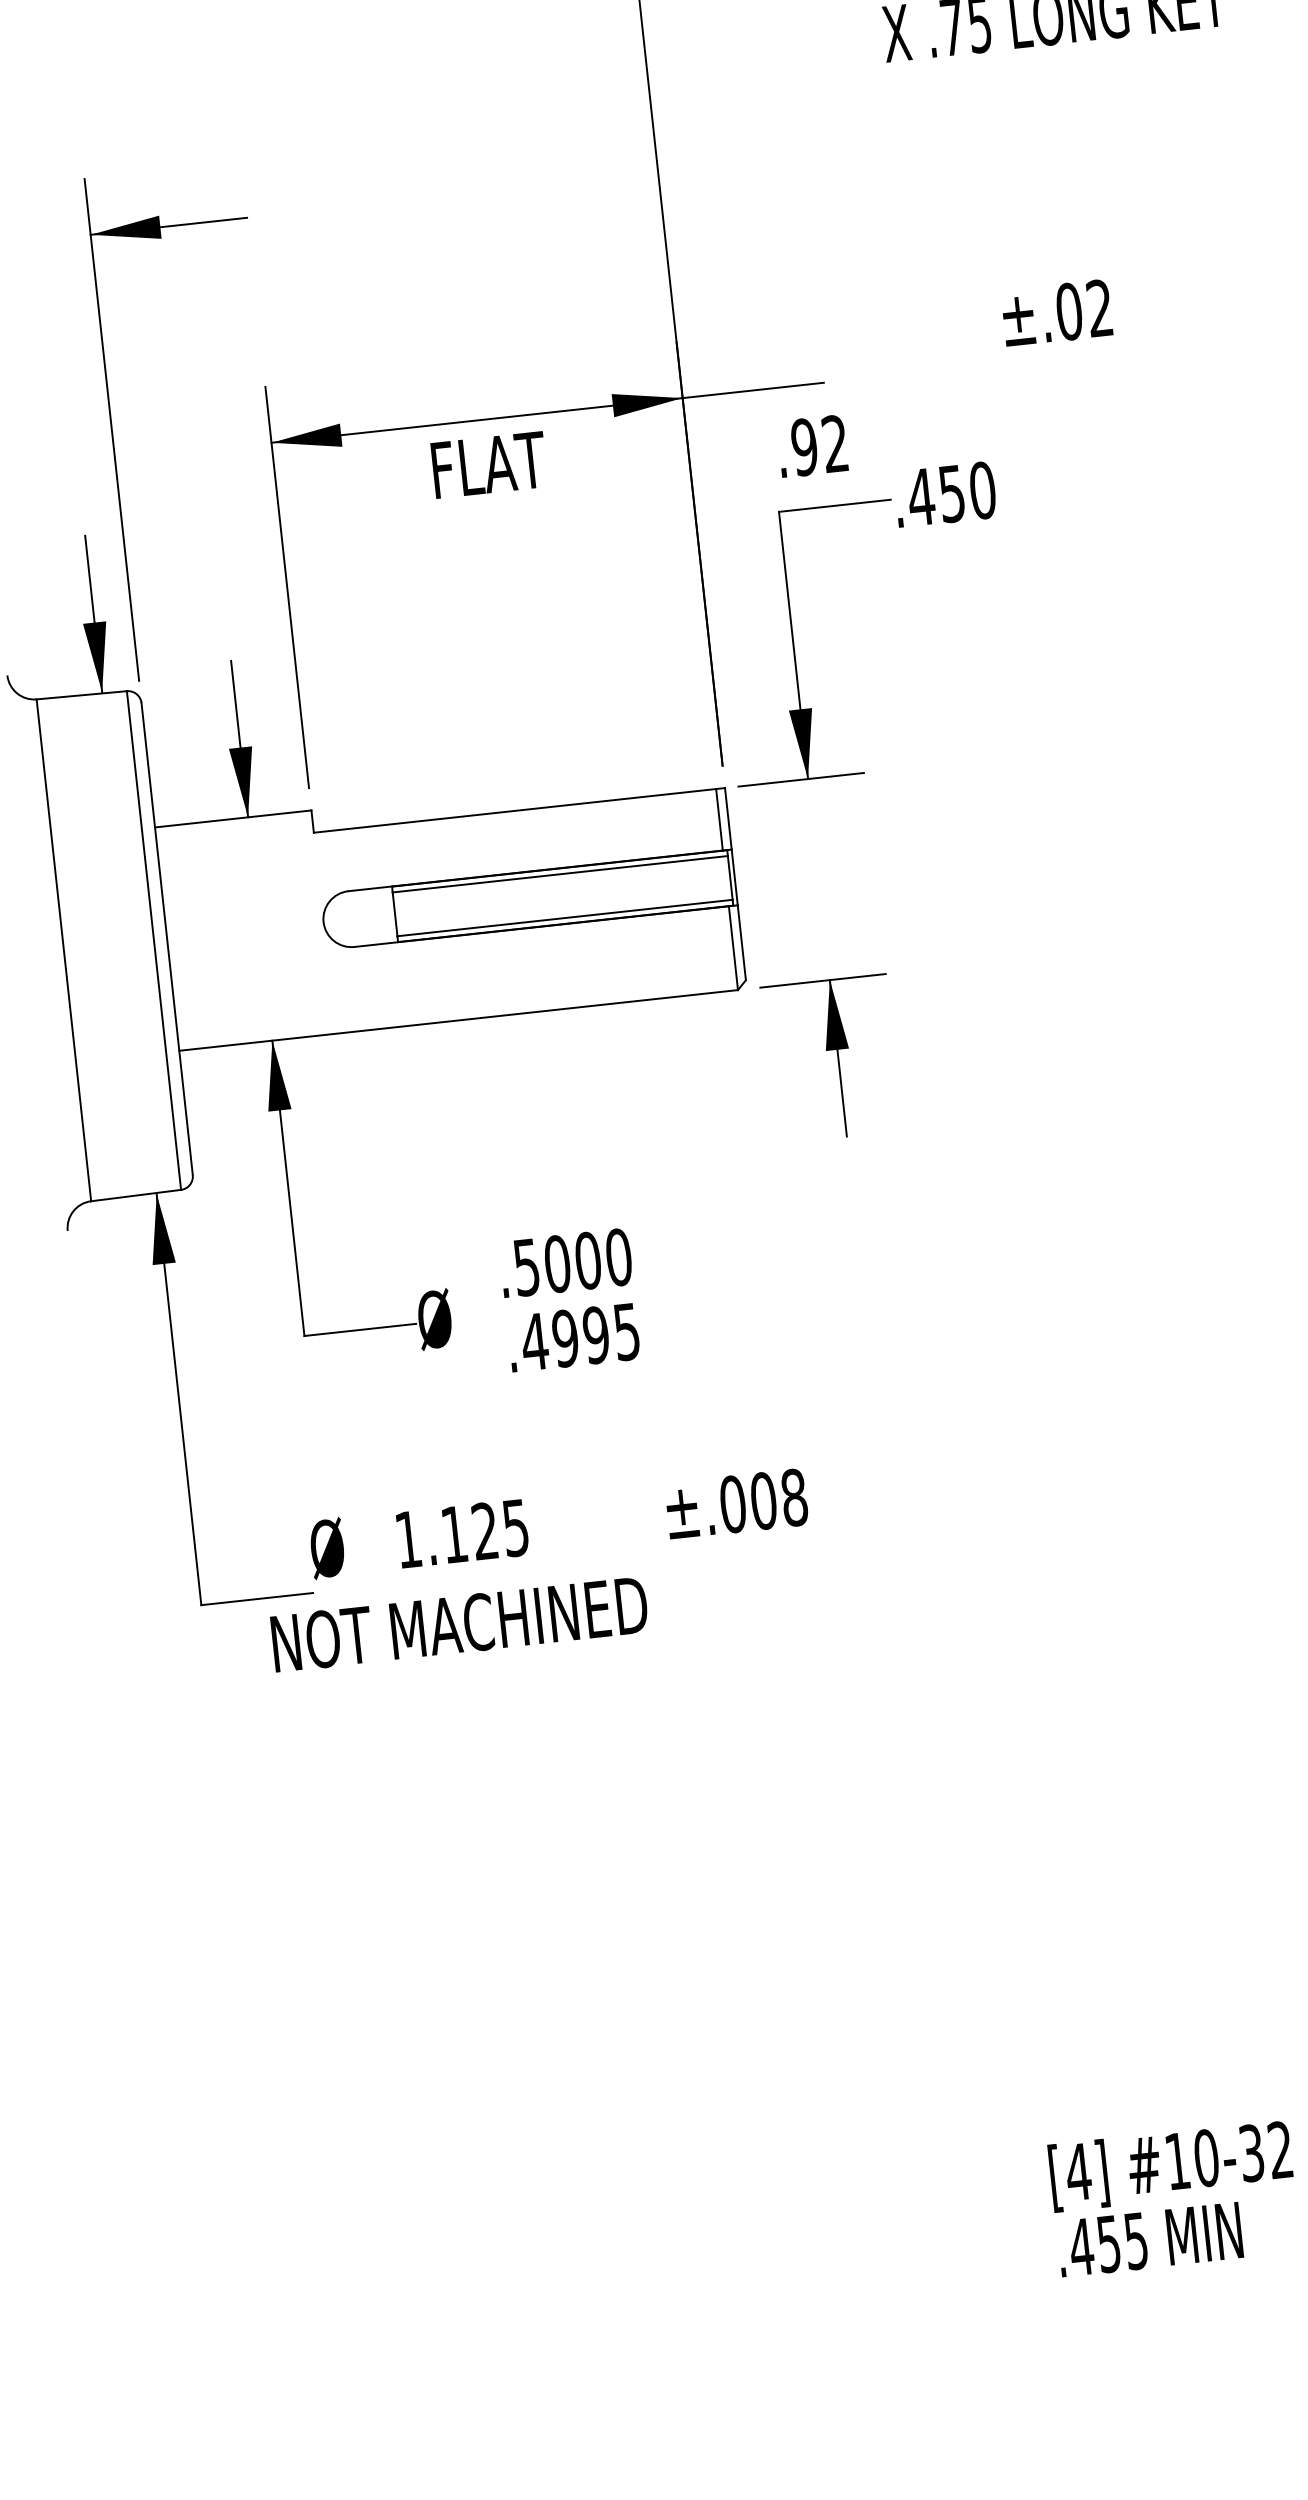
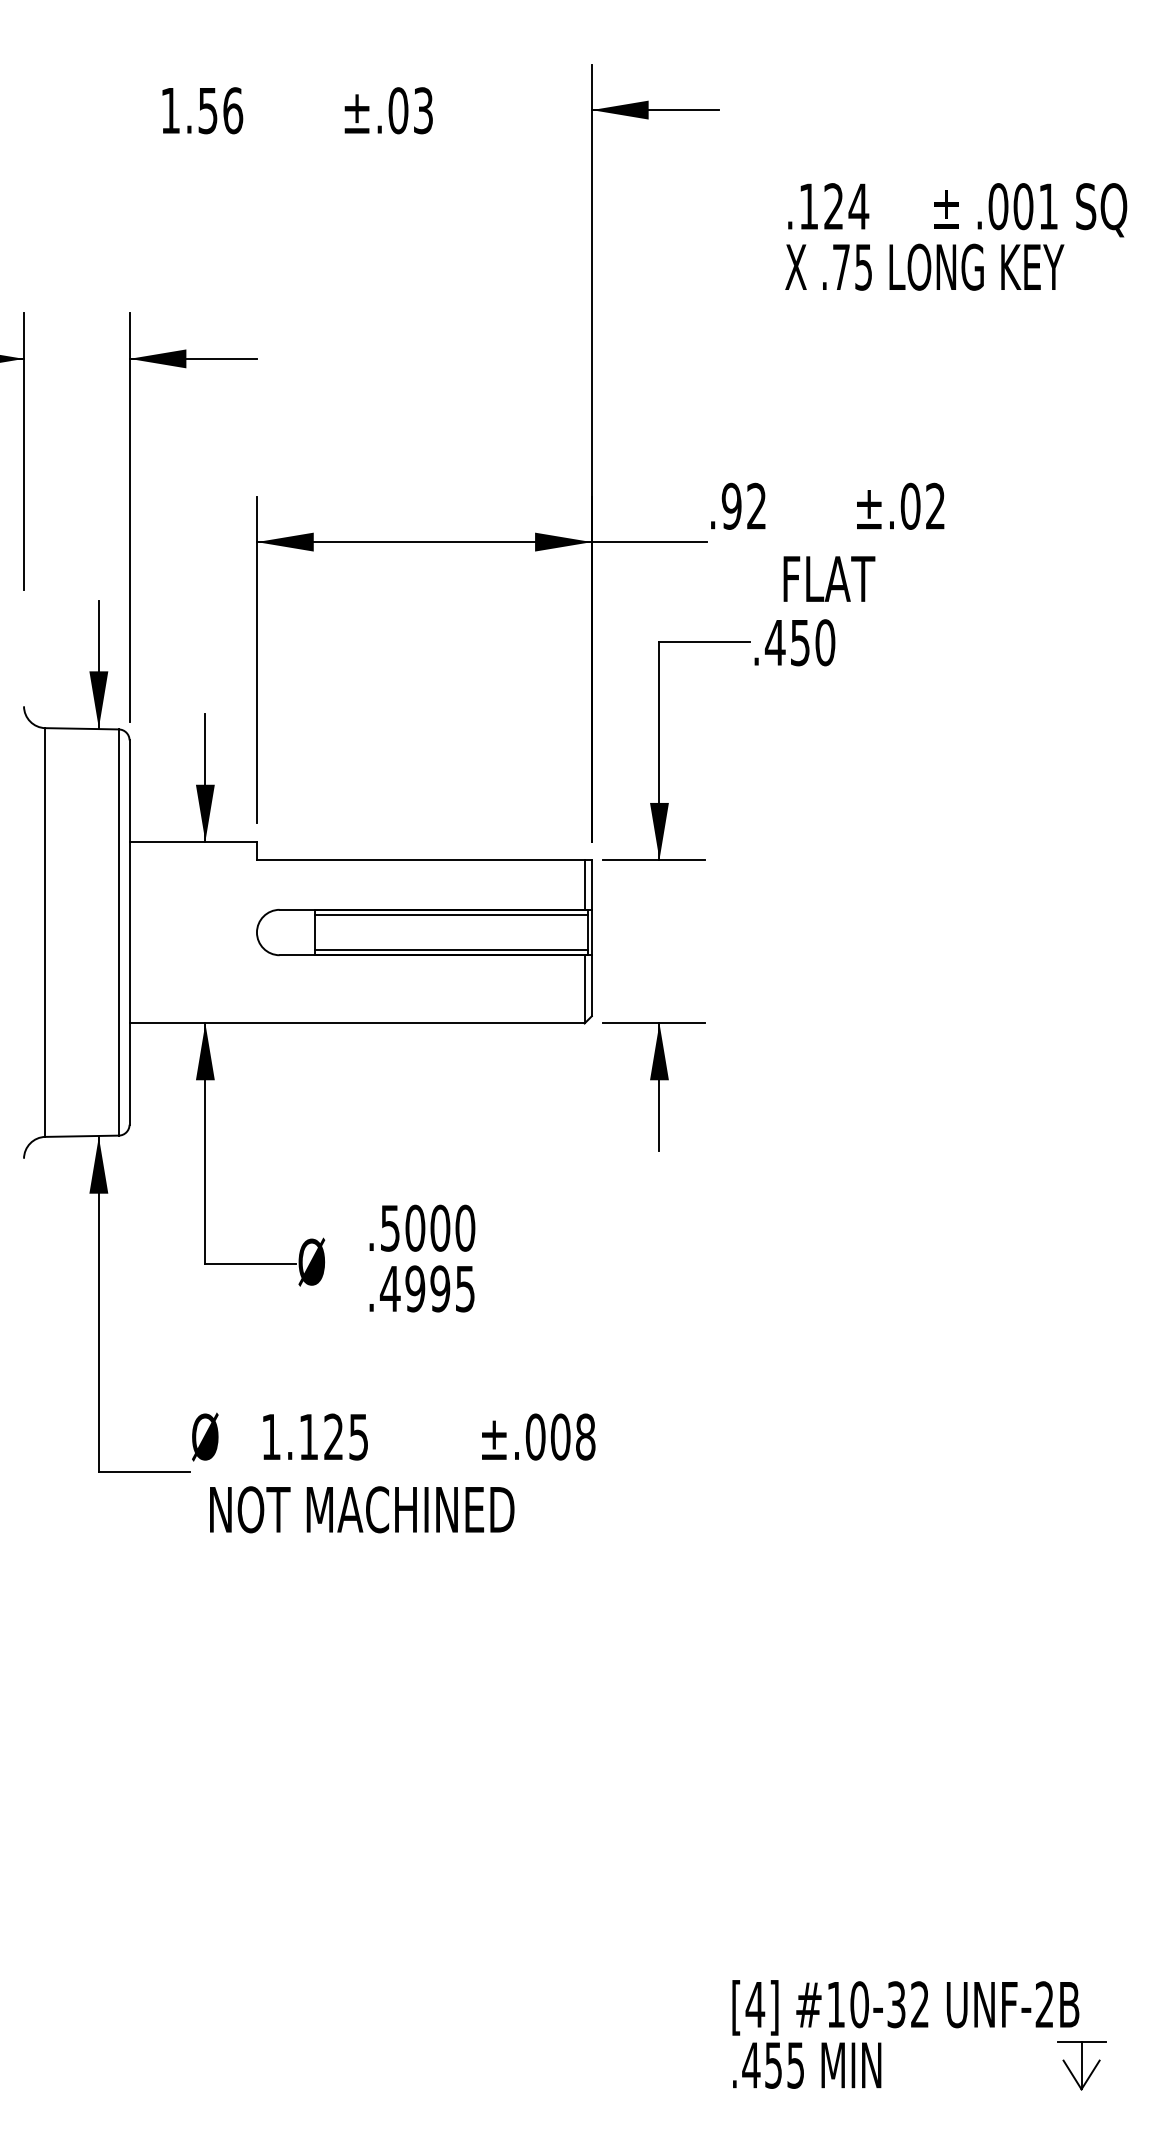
text: (812, 445) -> (738, 505), moved
text: (489, 464) -> (829, 578), moved
text: (460, 1624) -> (362, 1509), moved

